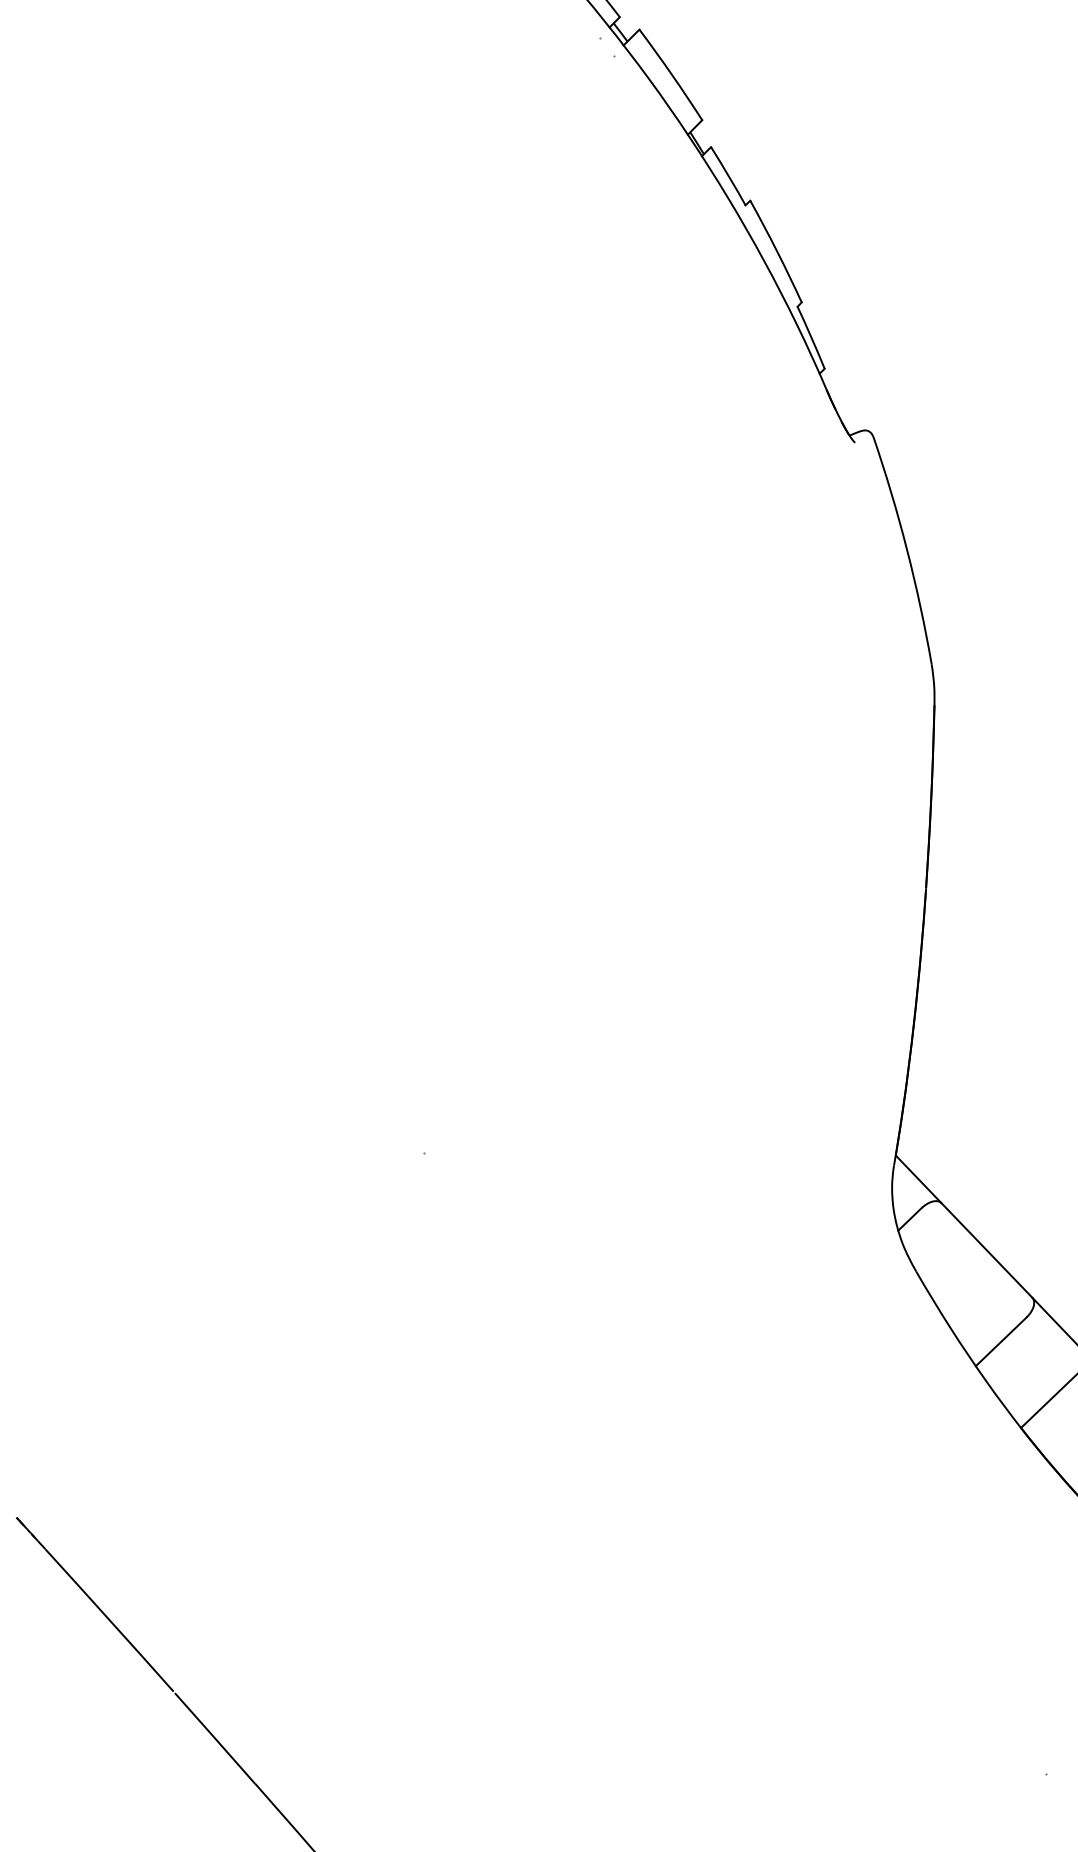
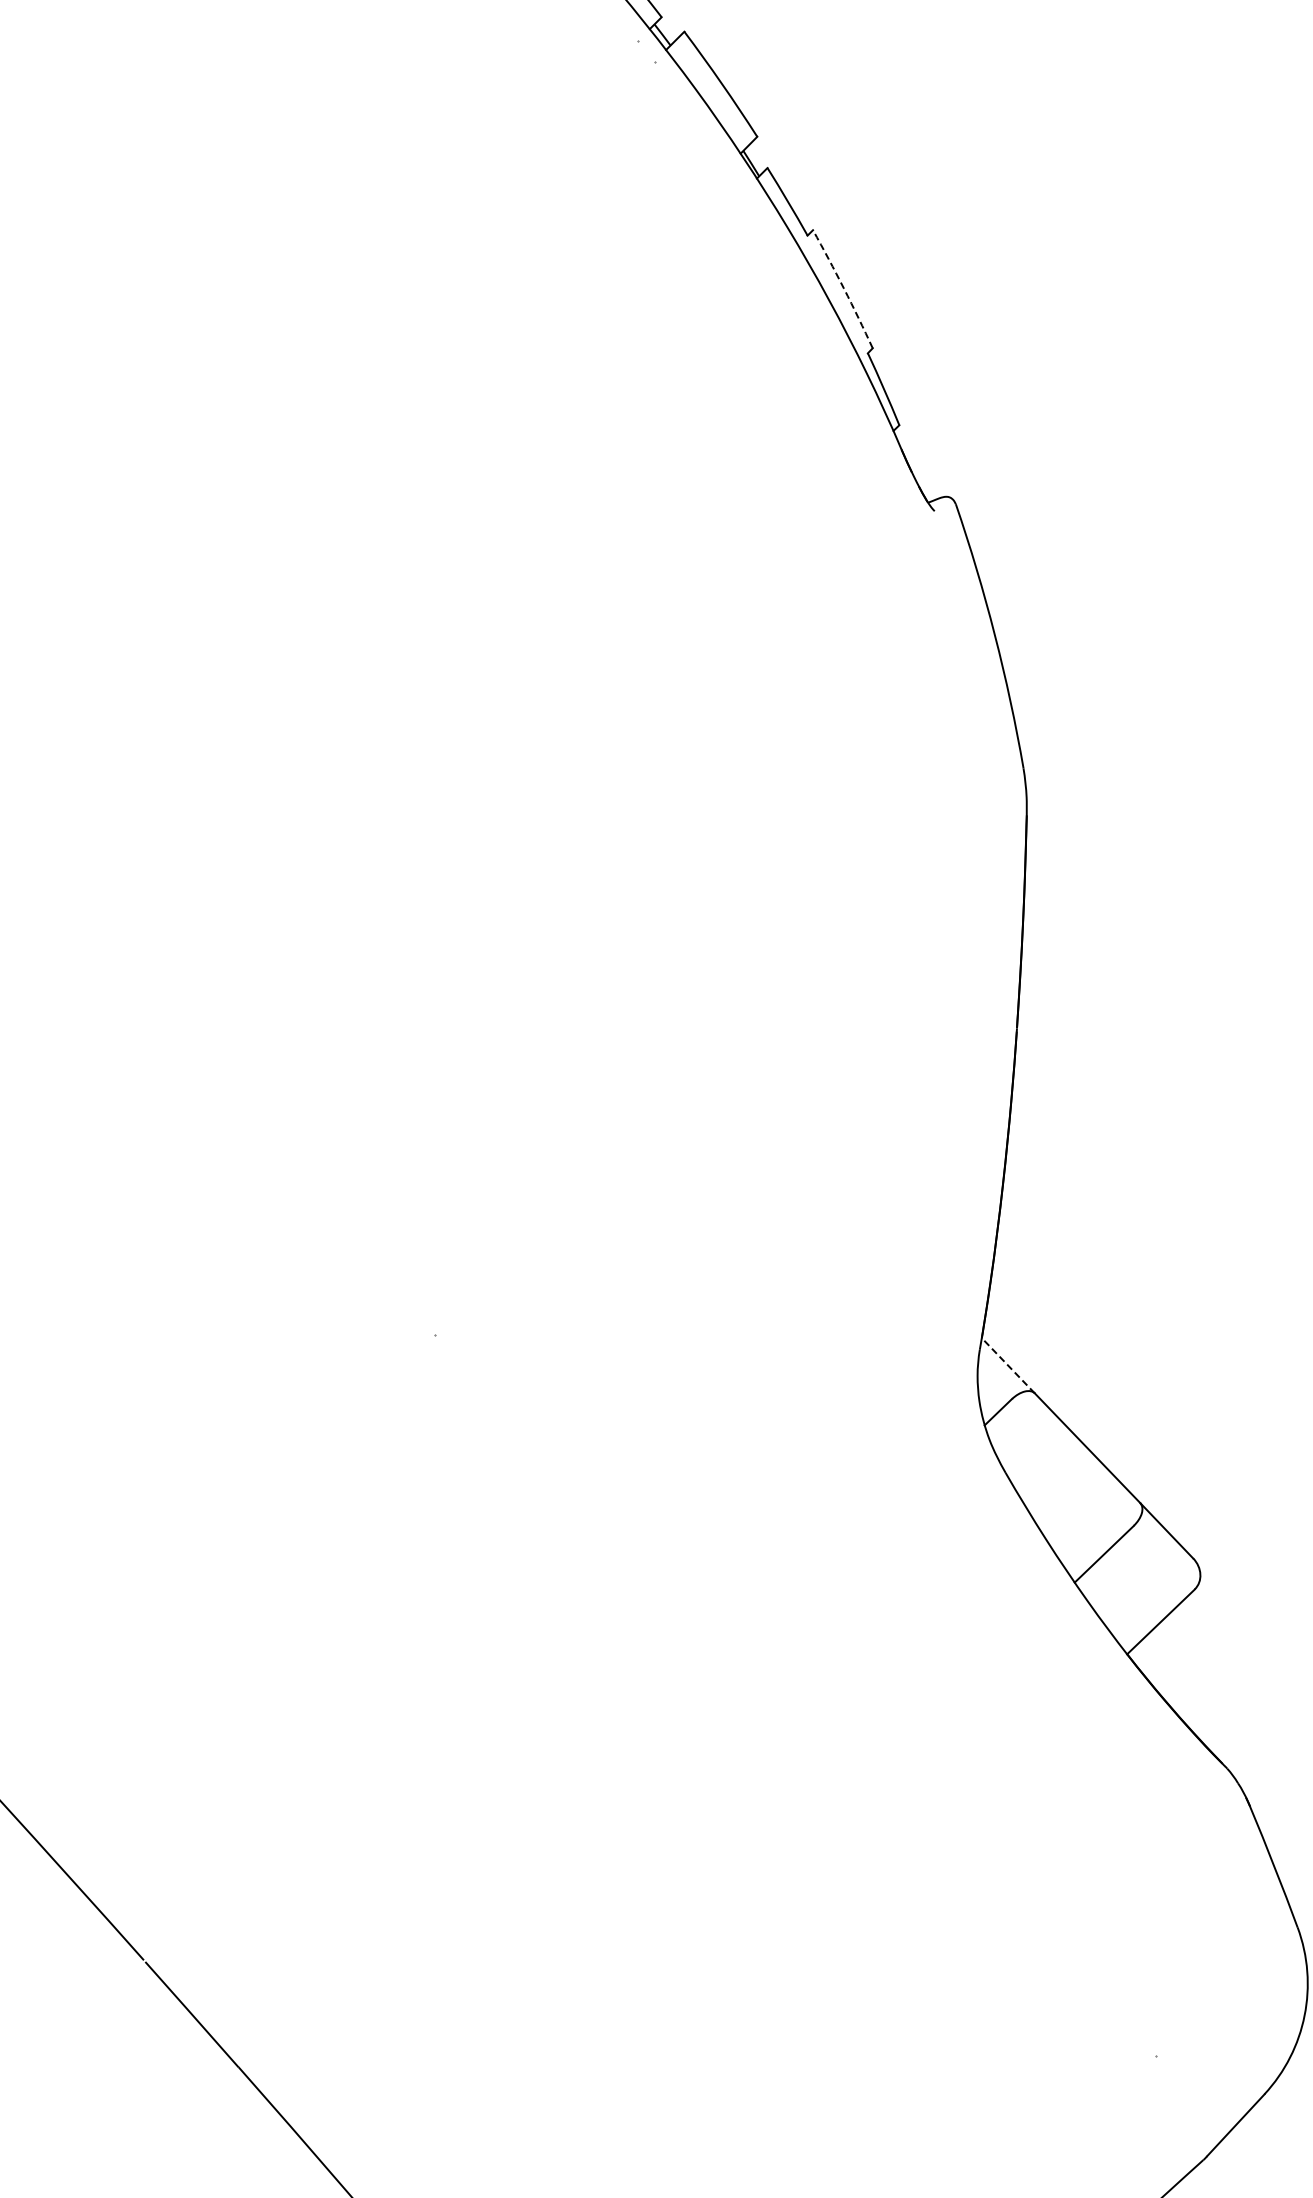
arc: (777, 250) -> (844, 288), solid -> dashed
line: (918, 1179) -> (1008, 1365), solid -> dashed

